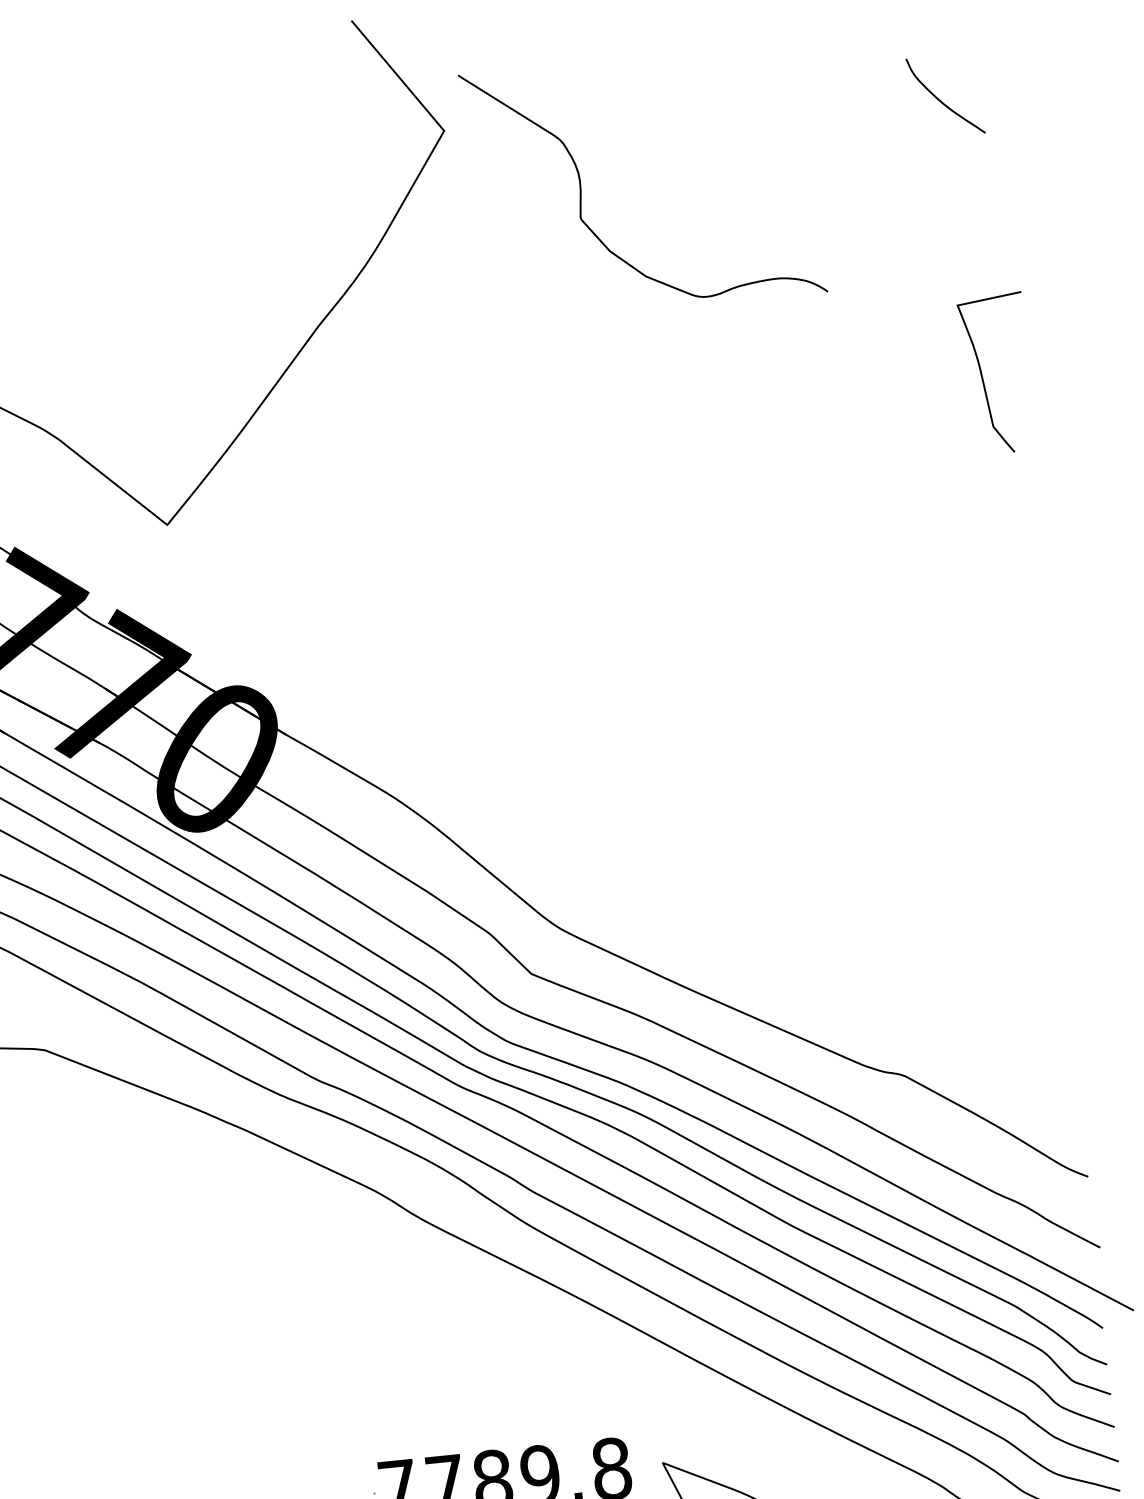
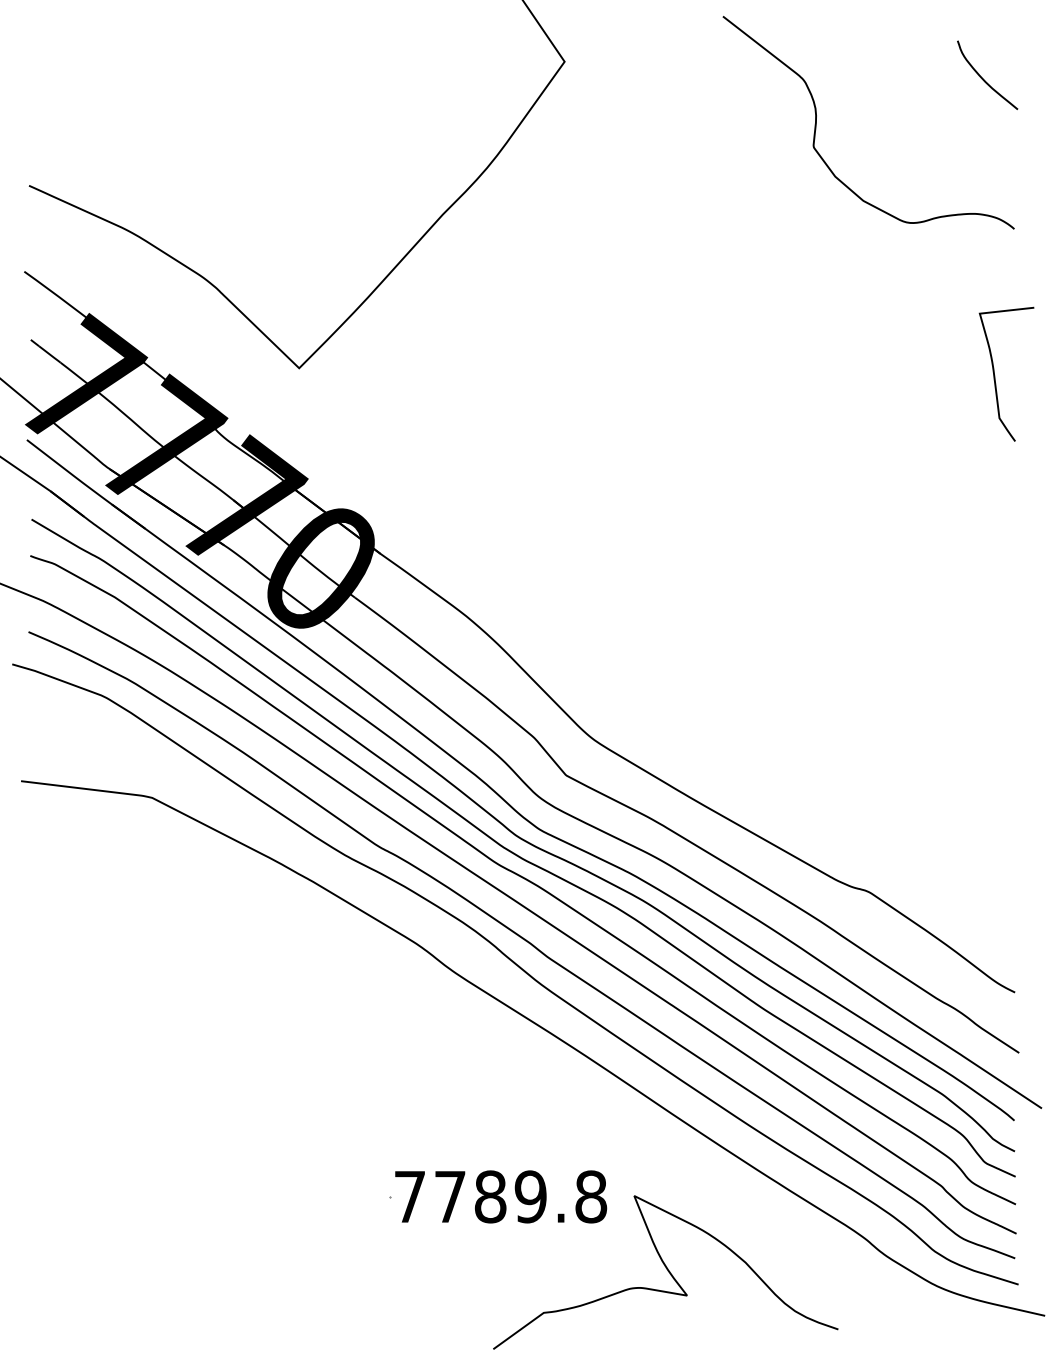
curve: (581, 189) -> (816, 122), moved
curve: (983, 376) -> (995, 375), moved

